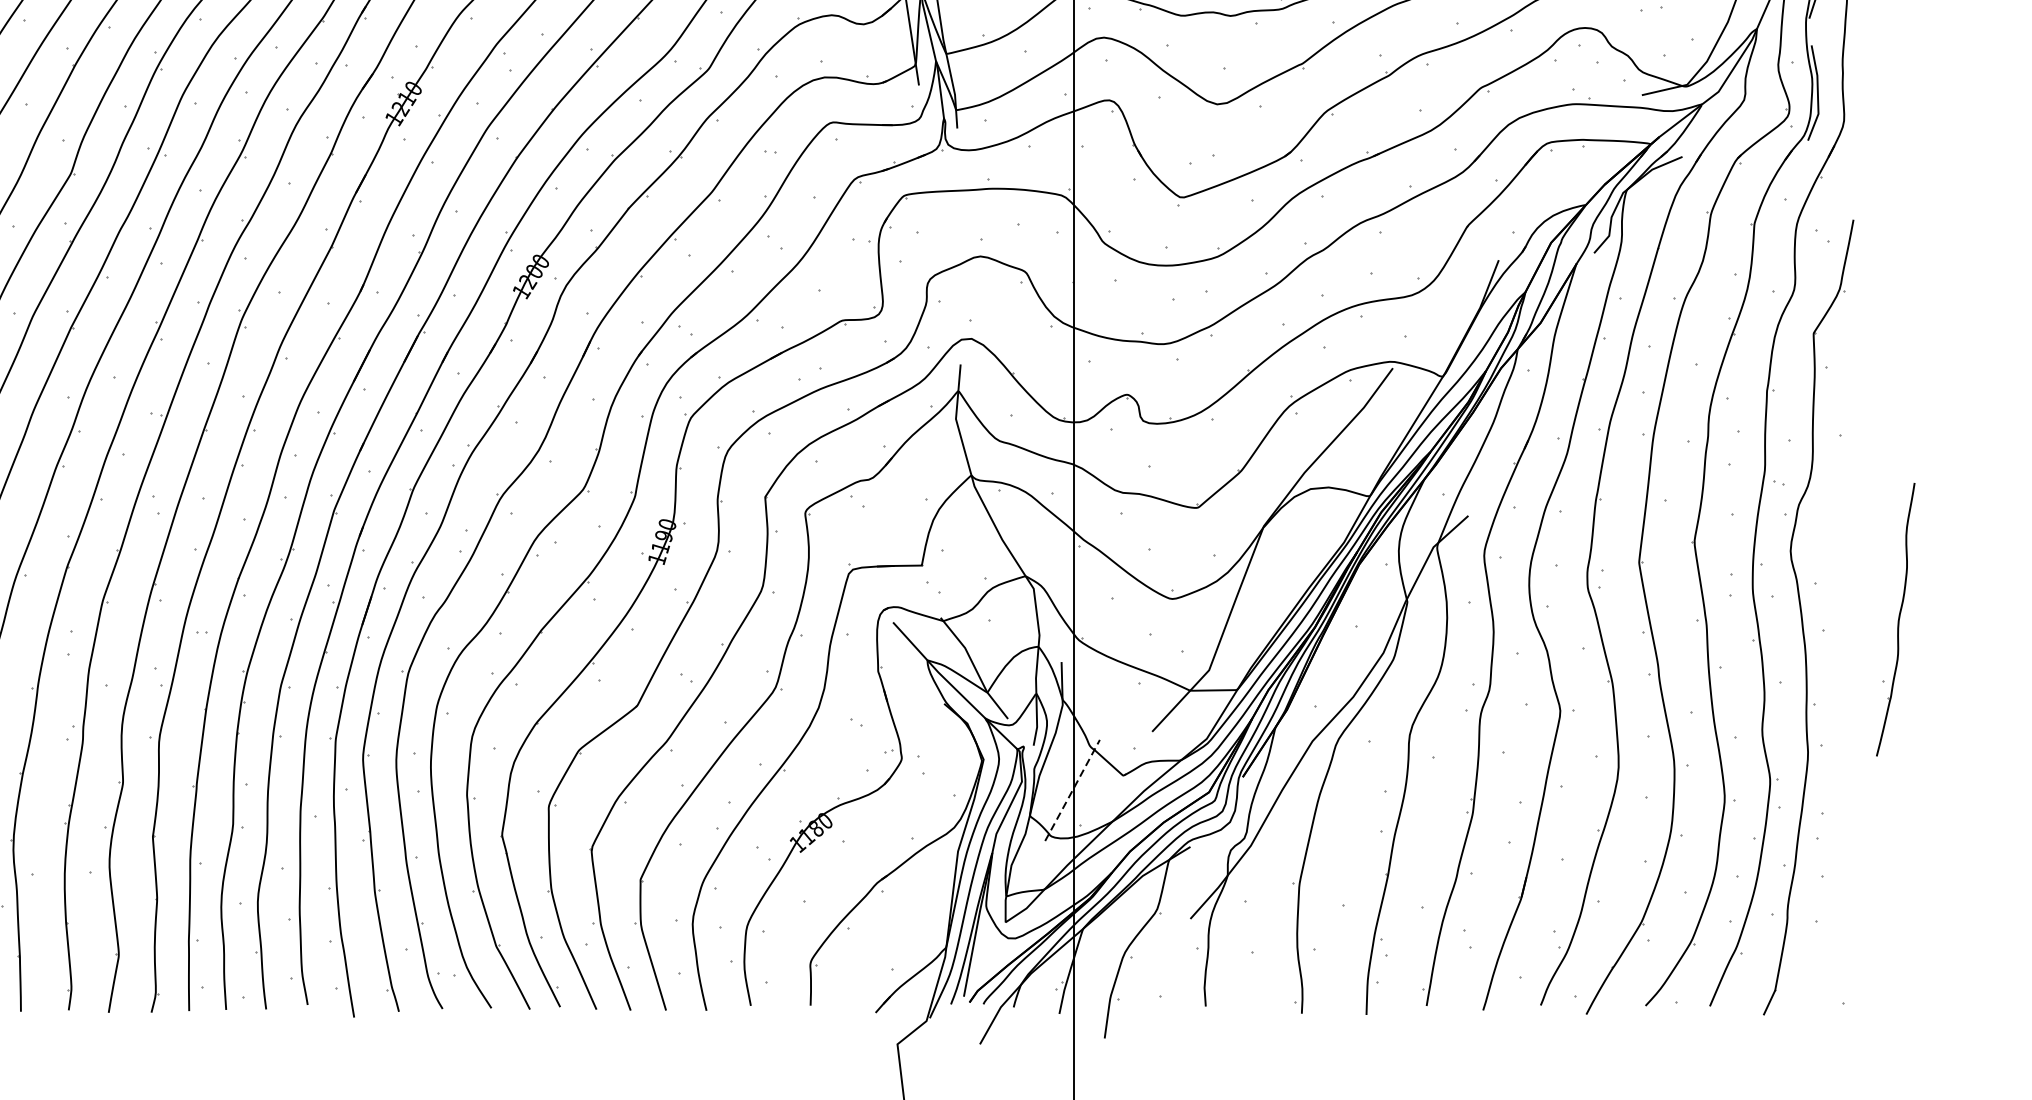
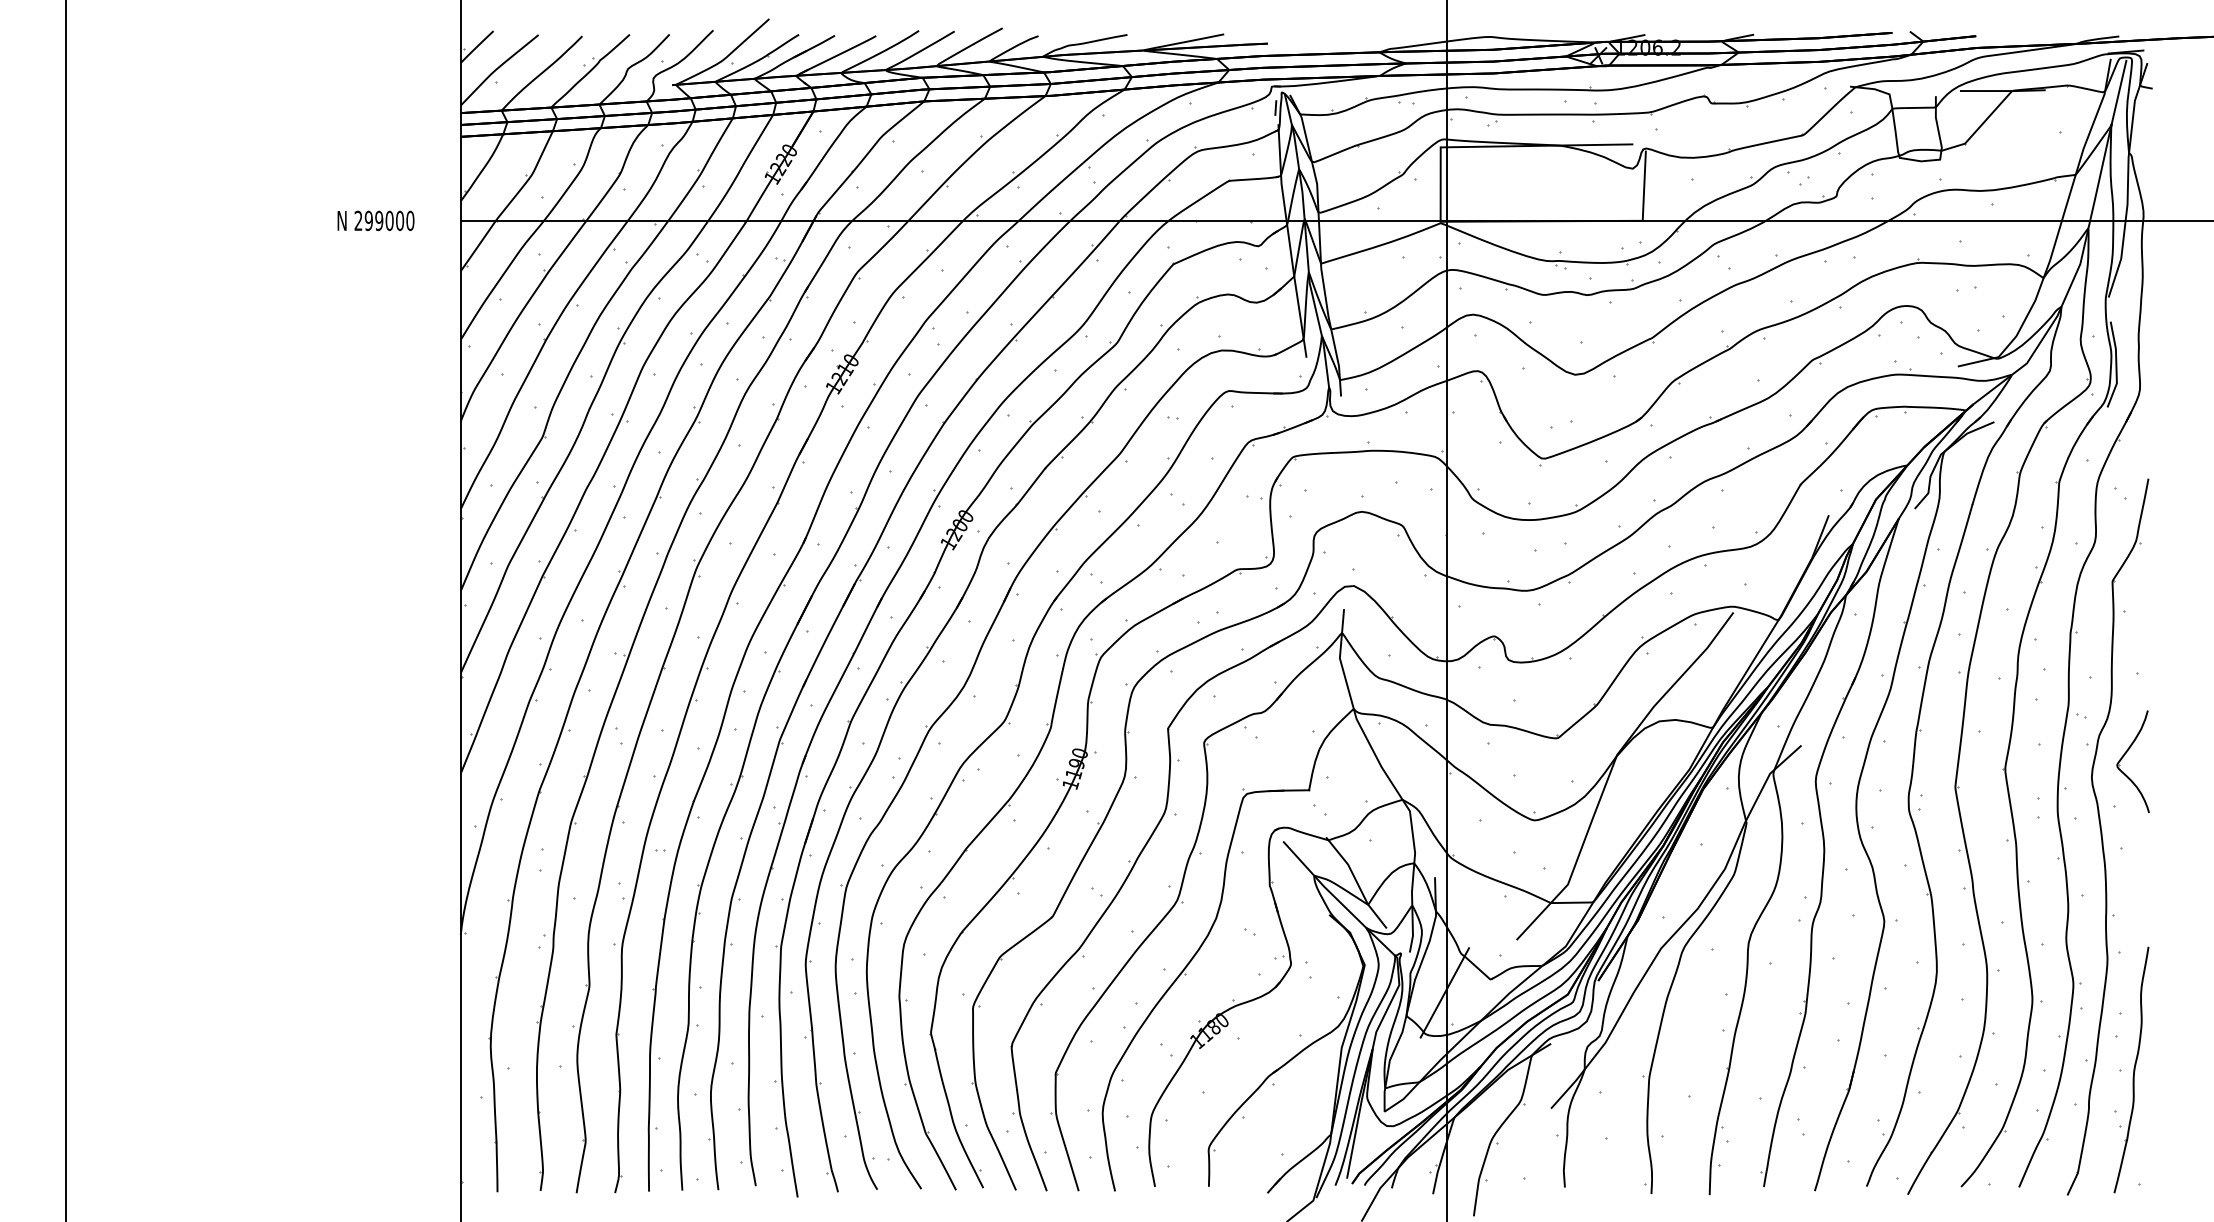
part: (1826, 528) -> (2124, 756), added
part: (1895, 619) -> (2131, 1069), moved
line: (1072, 791) -> (1444, 993), dashed -> solid

